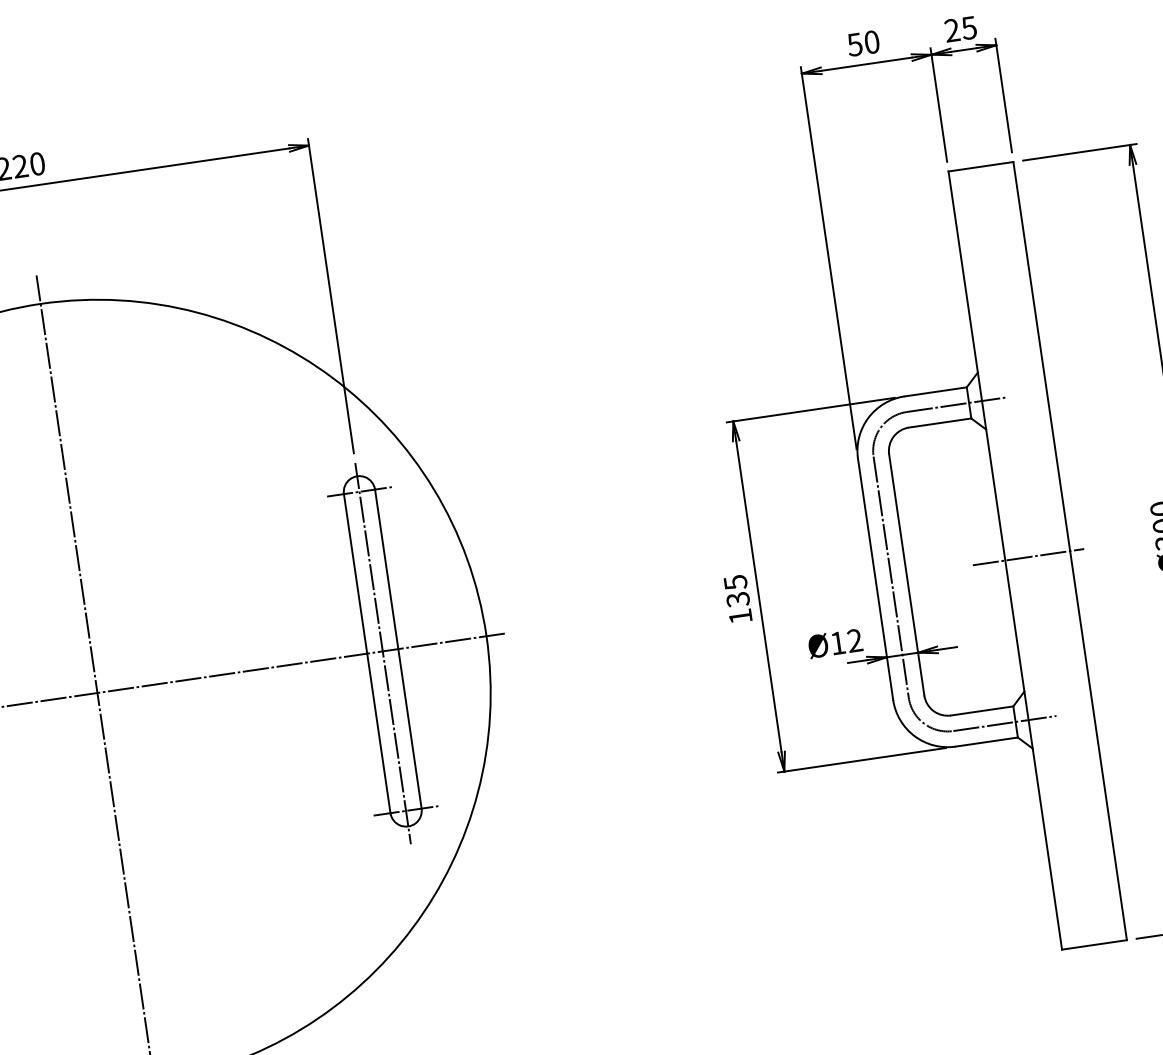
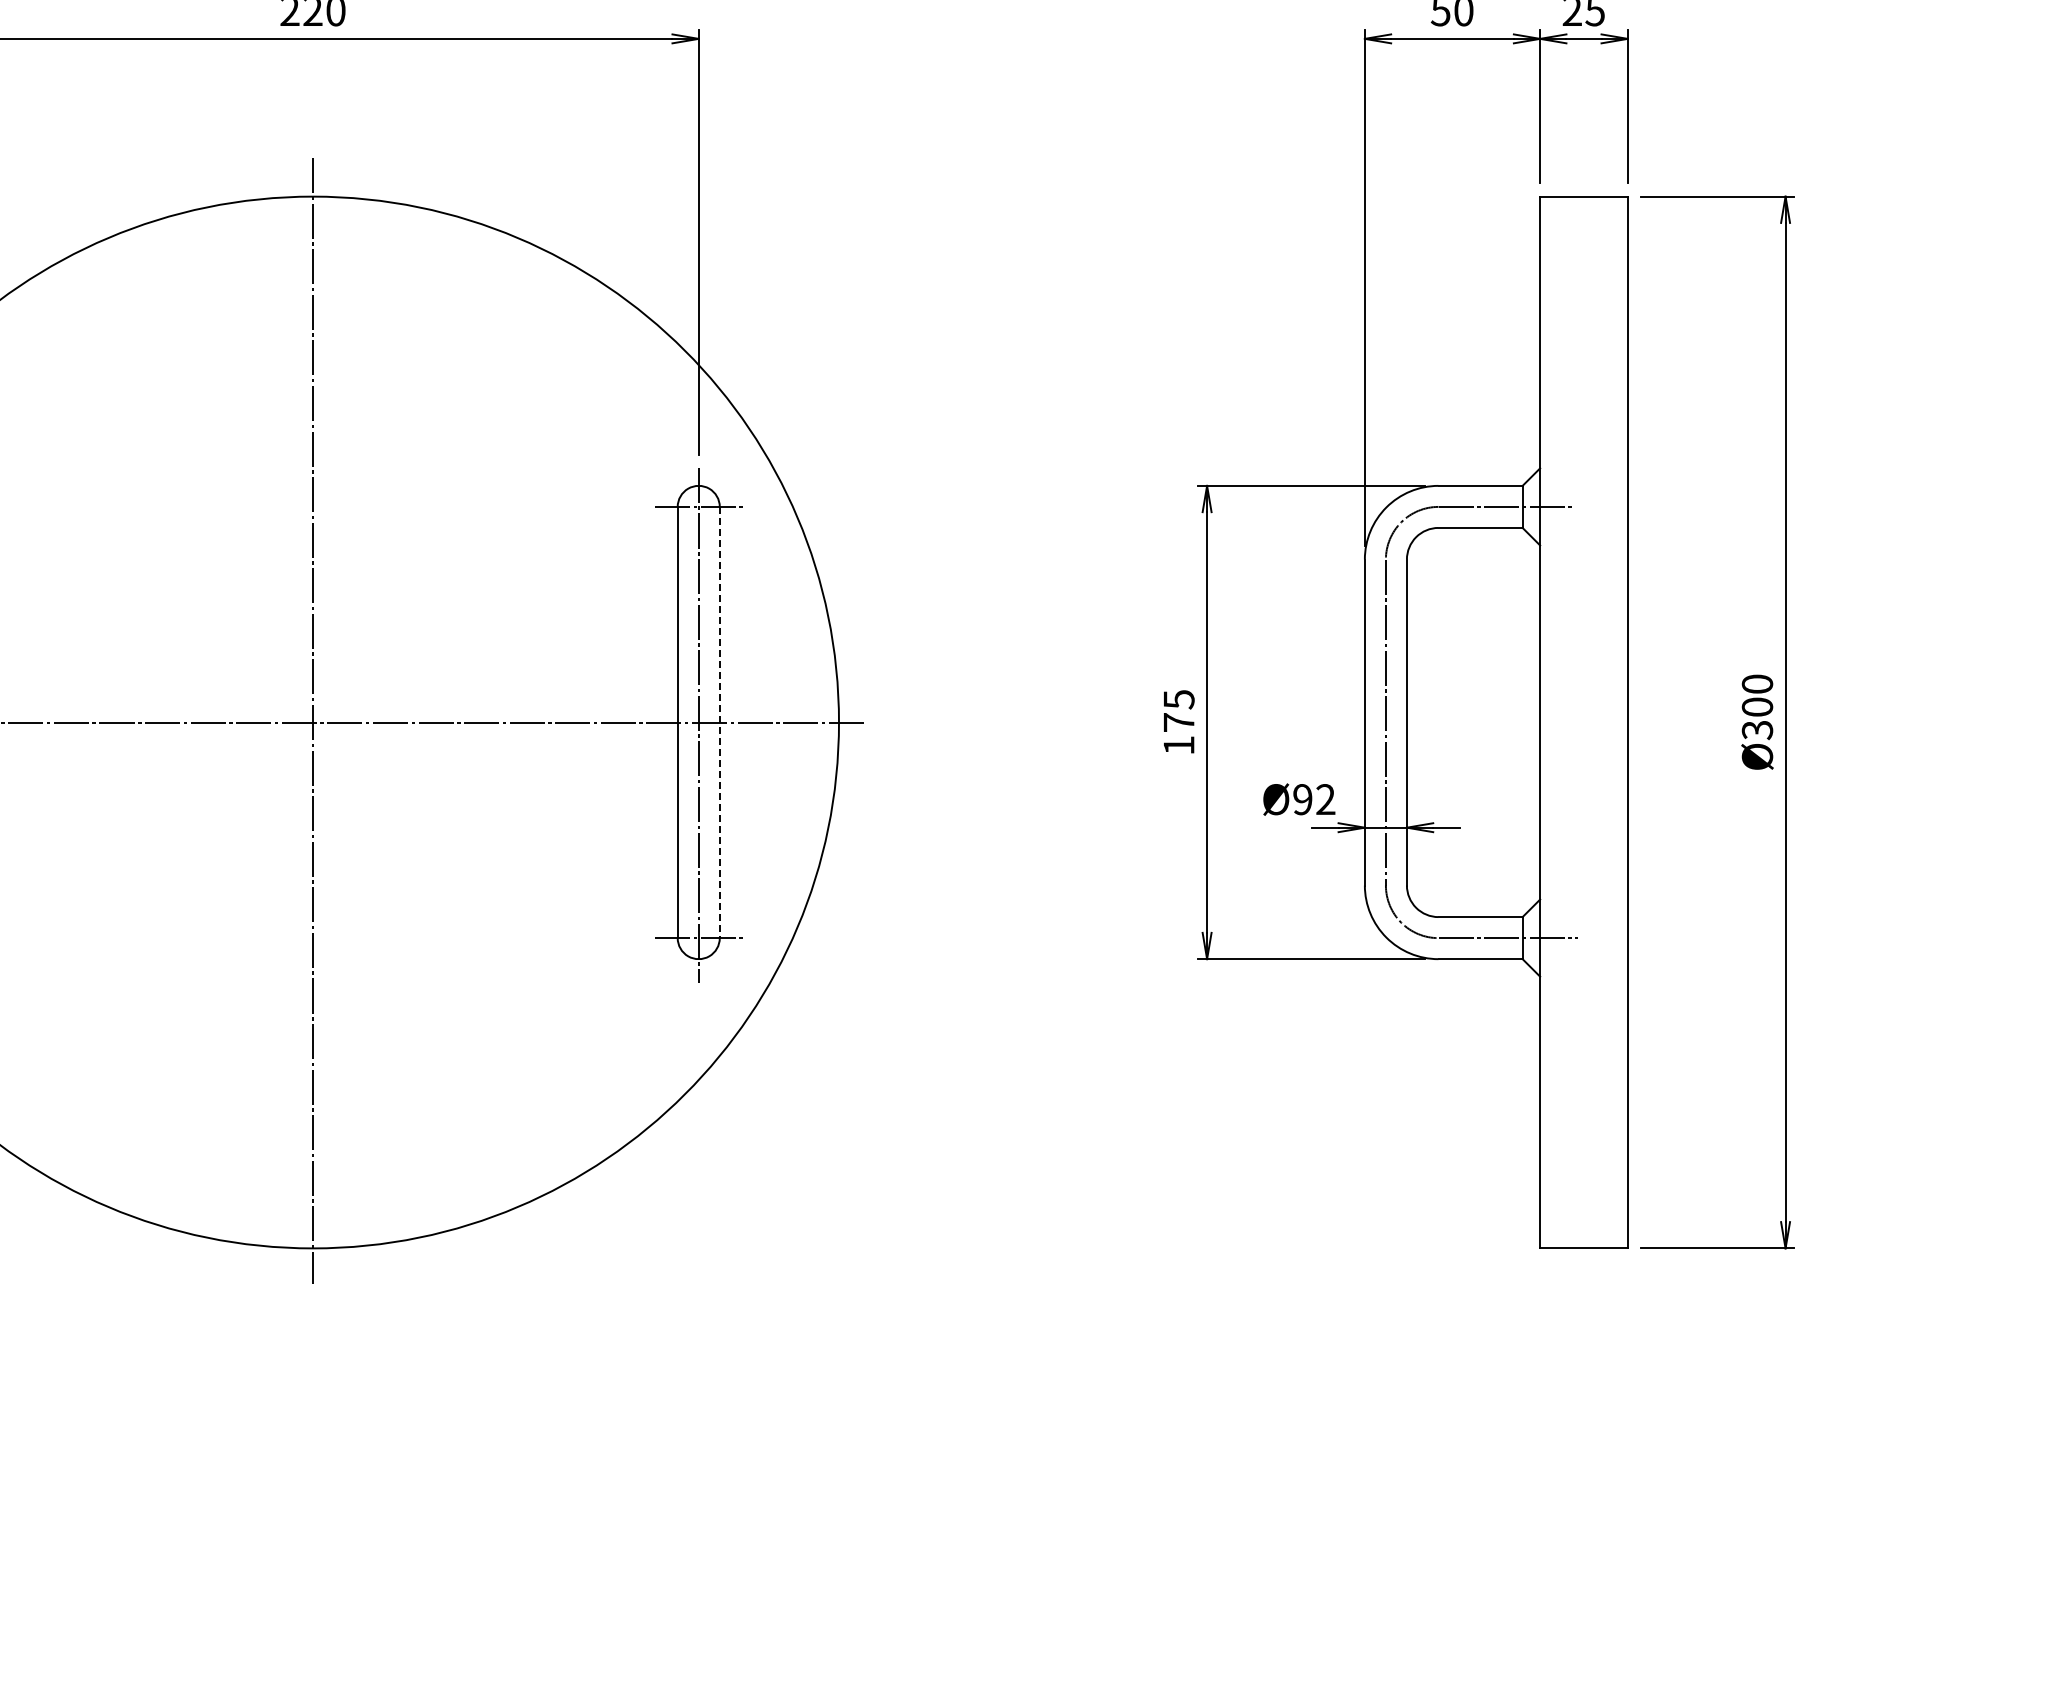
line: (1028, 557) -> (1571, 722), removed
text: (737, 599) -> (1178, 722), 135 -> 175
text: (837, 643) -> (1302, 799), Ø12 -> Ø92
line: (398, 649) -> (719, 722), solid -> dashed

